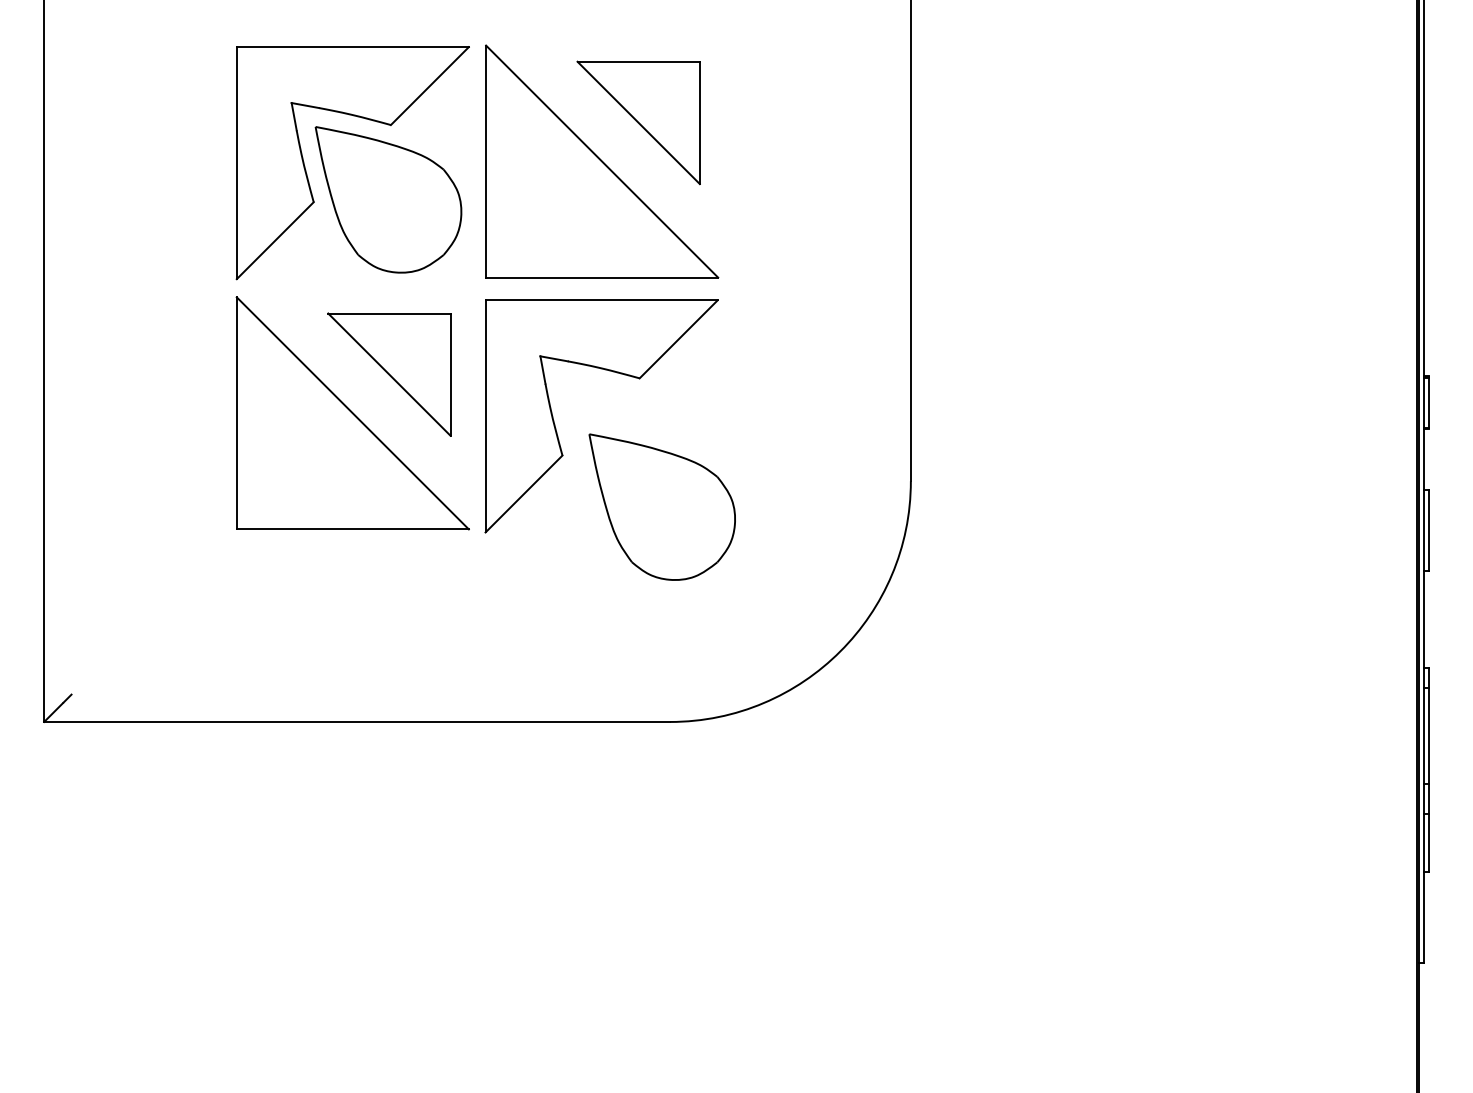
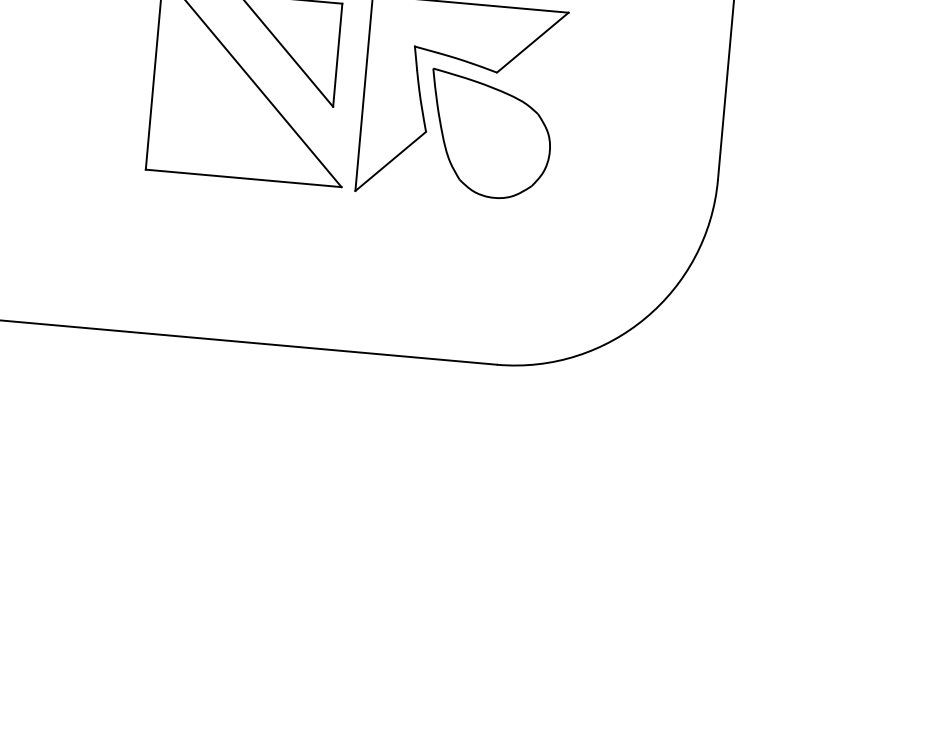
part: (661, 506) -> (488, 134), moved

